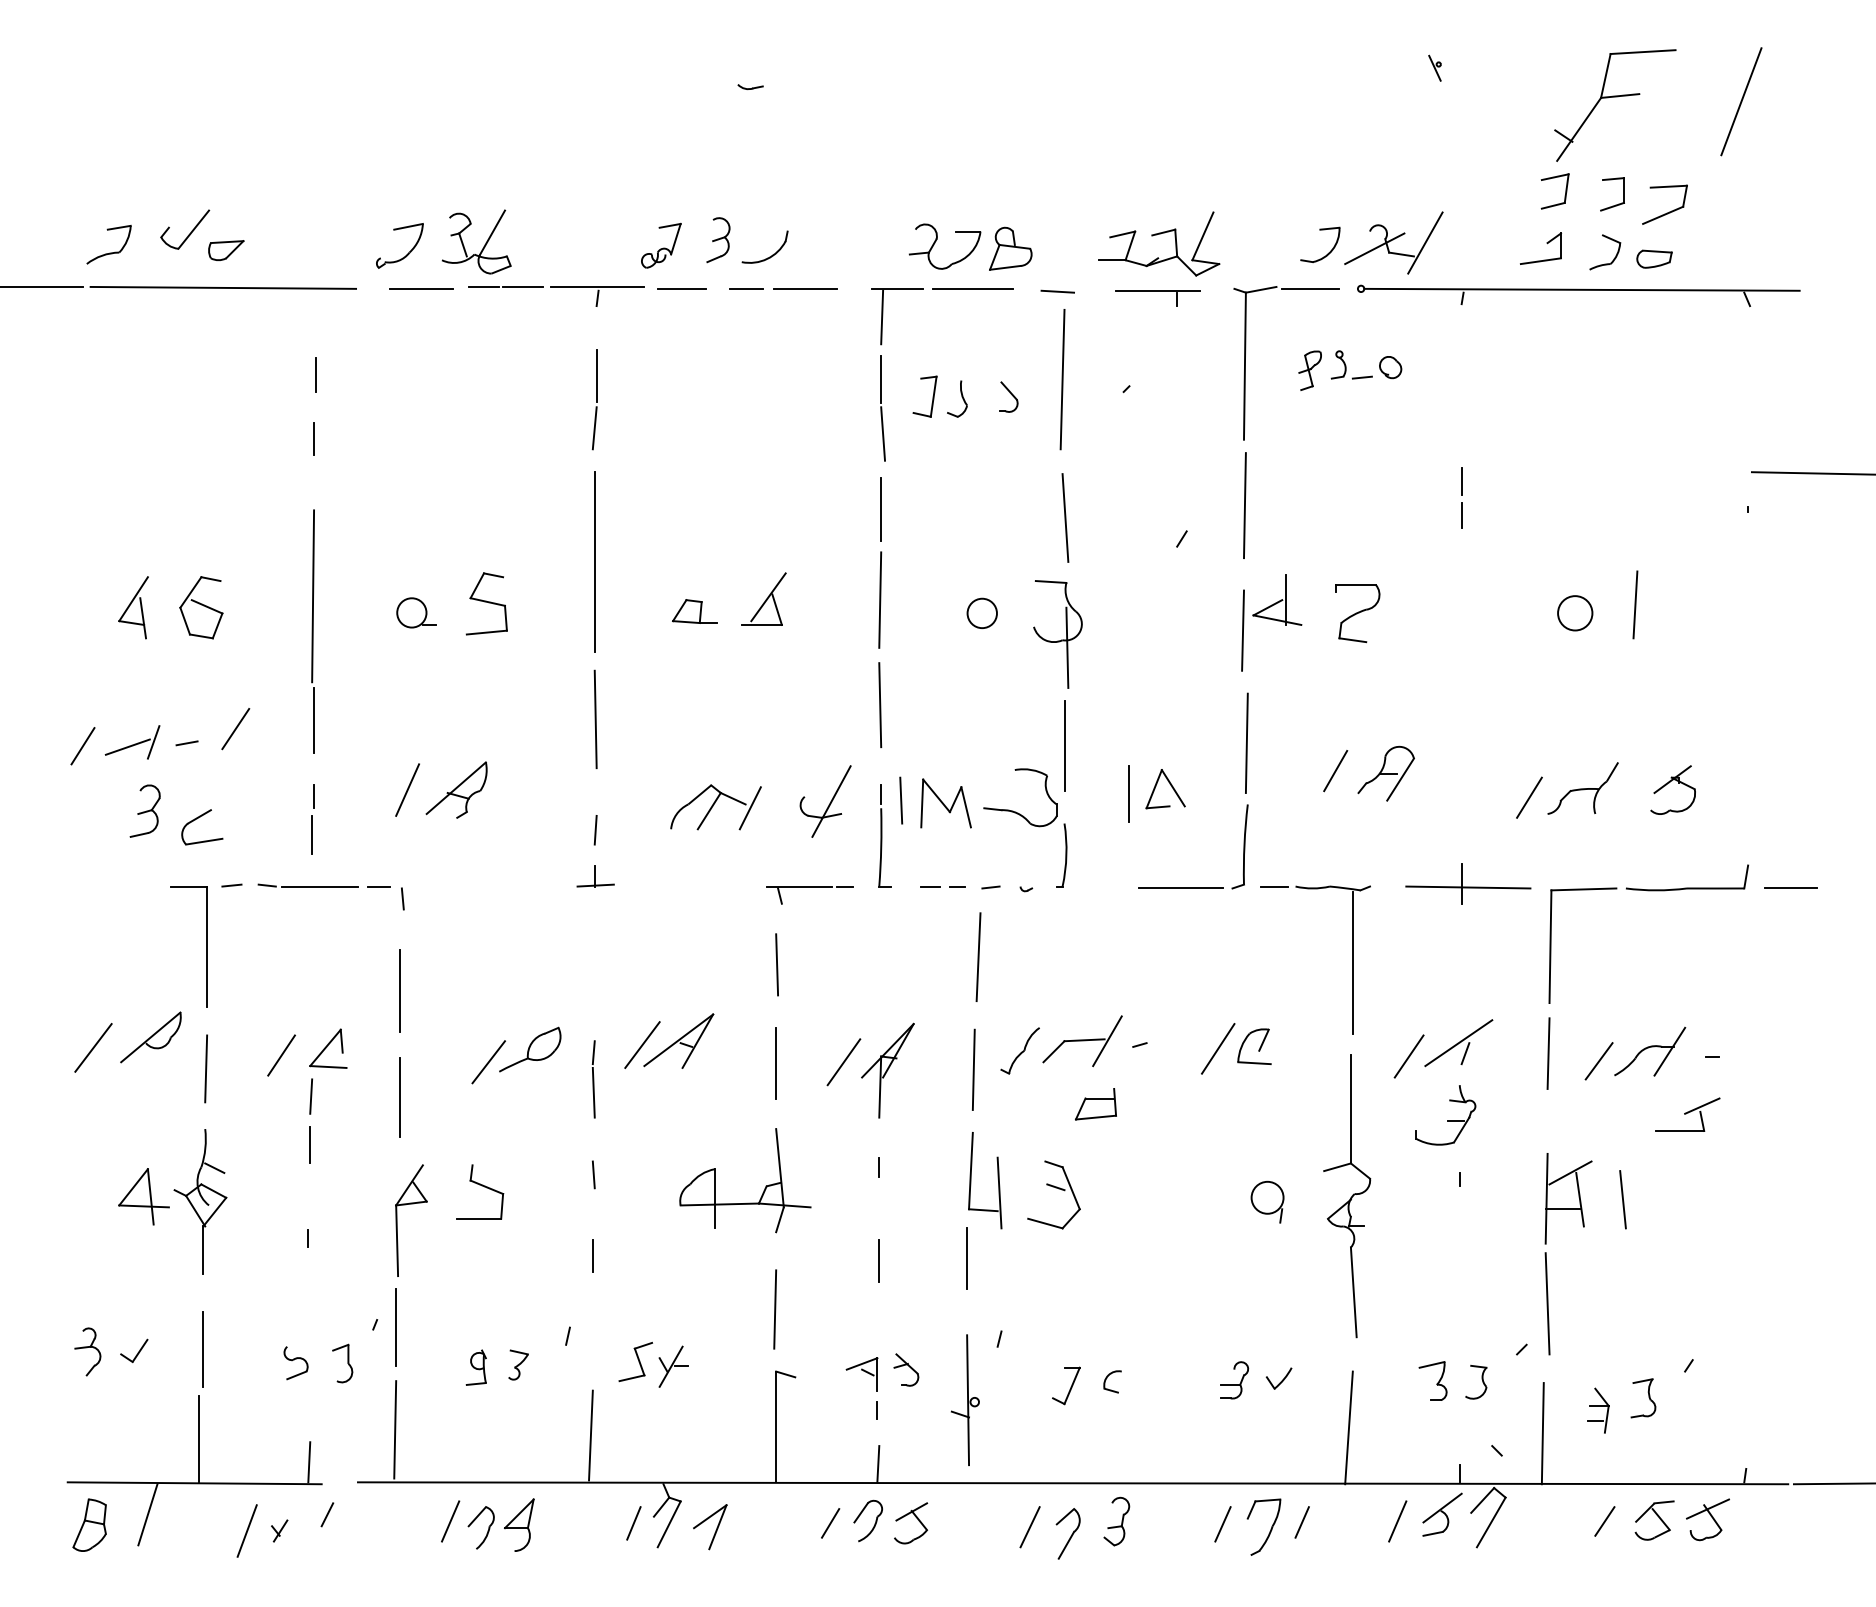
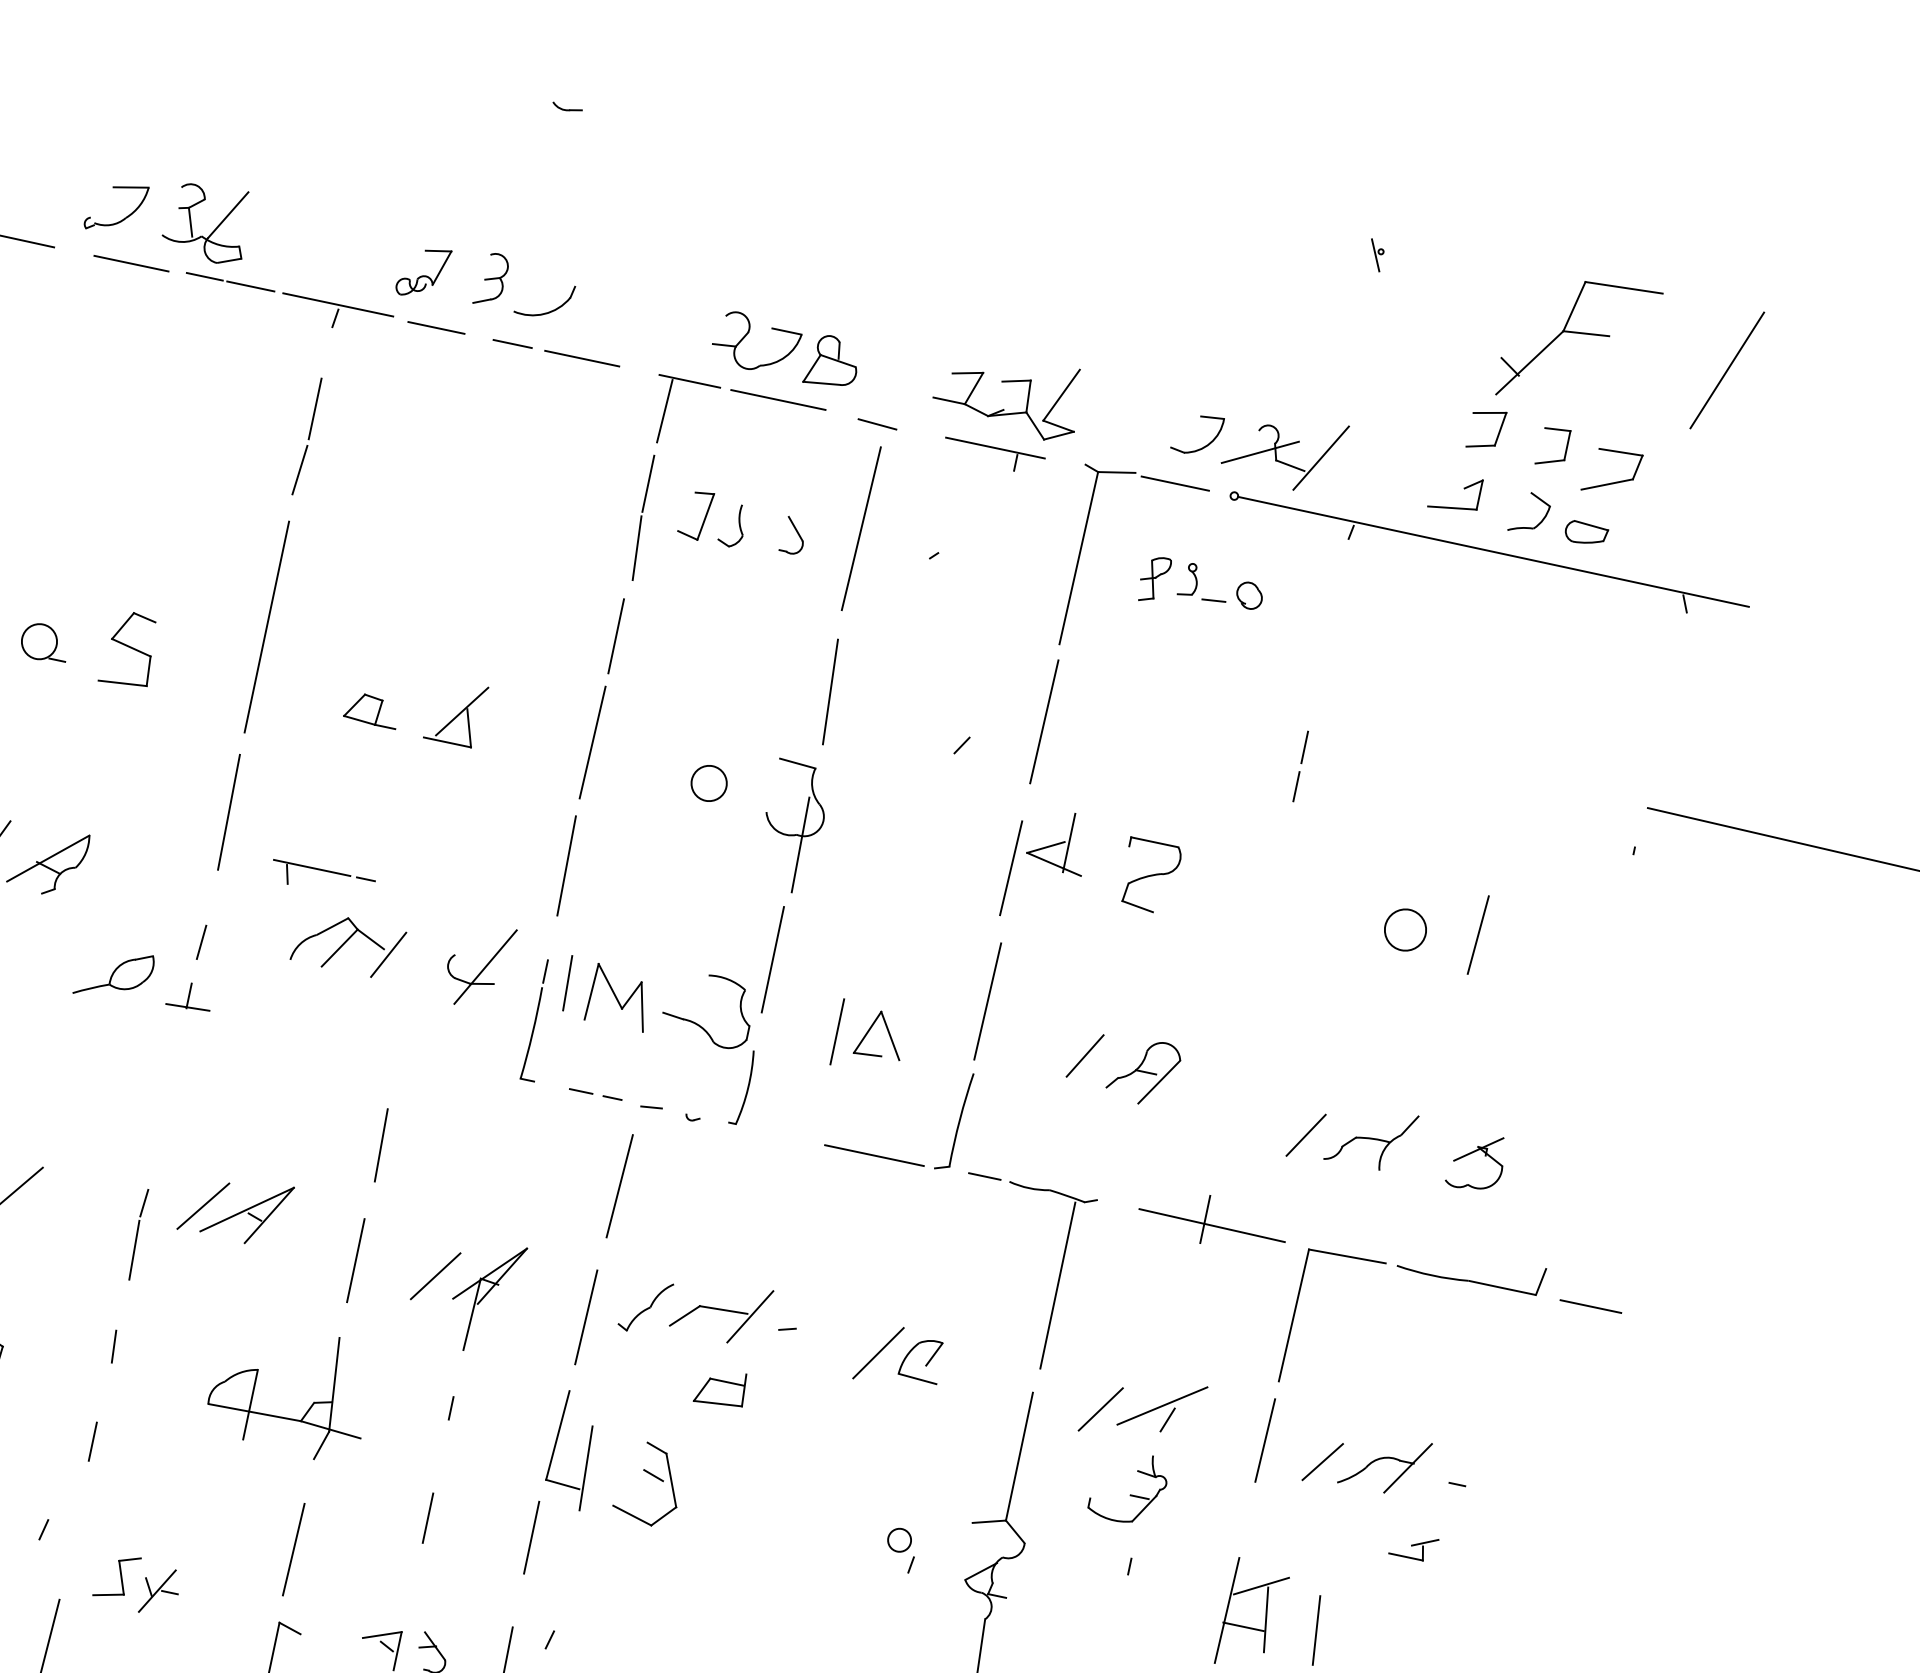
part: (809, 887) -> (324, 871), moved
part: (530, 1049) -> (114, 974), moved
part: (1687, 1114) -> (1413, 1546), size x0.6
circle: (1267, 1197) -> (899, 1539), size x0.6

